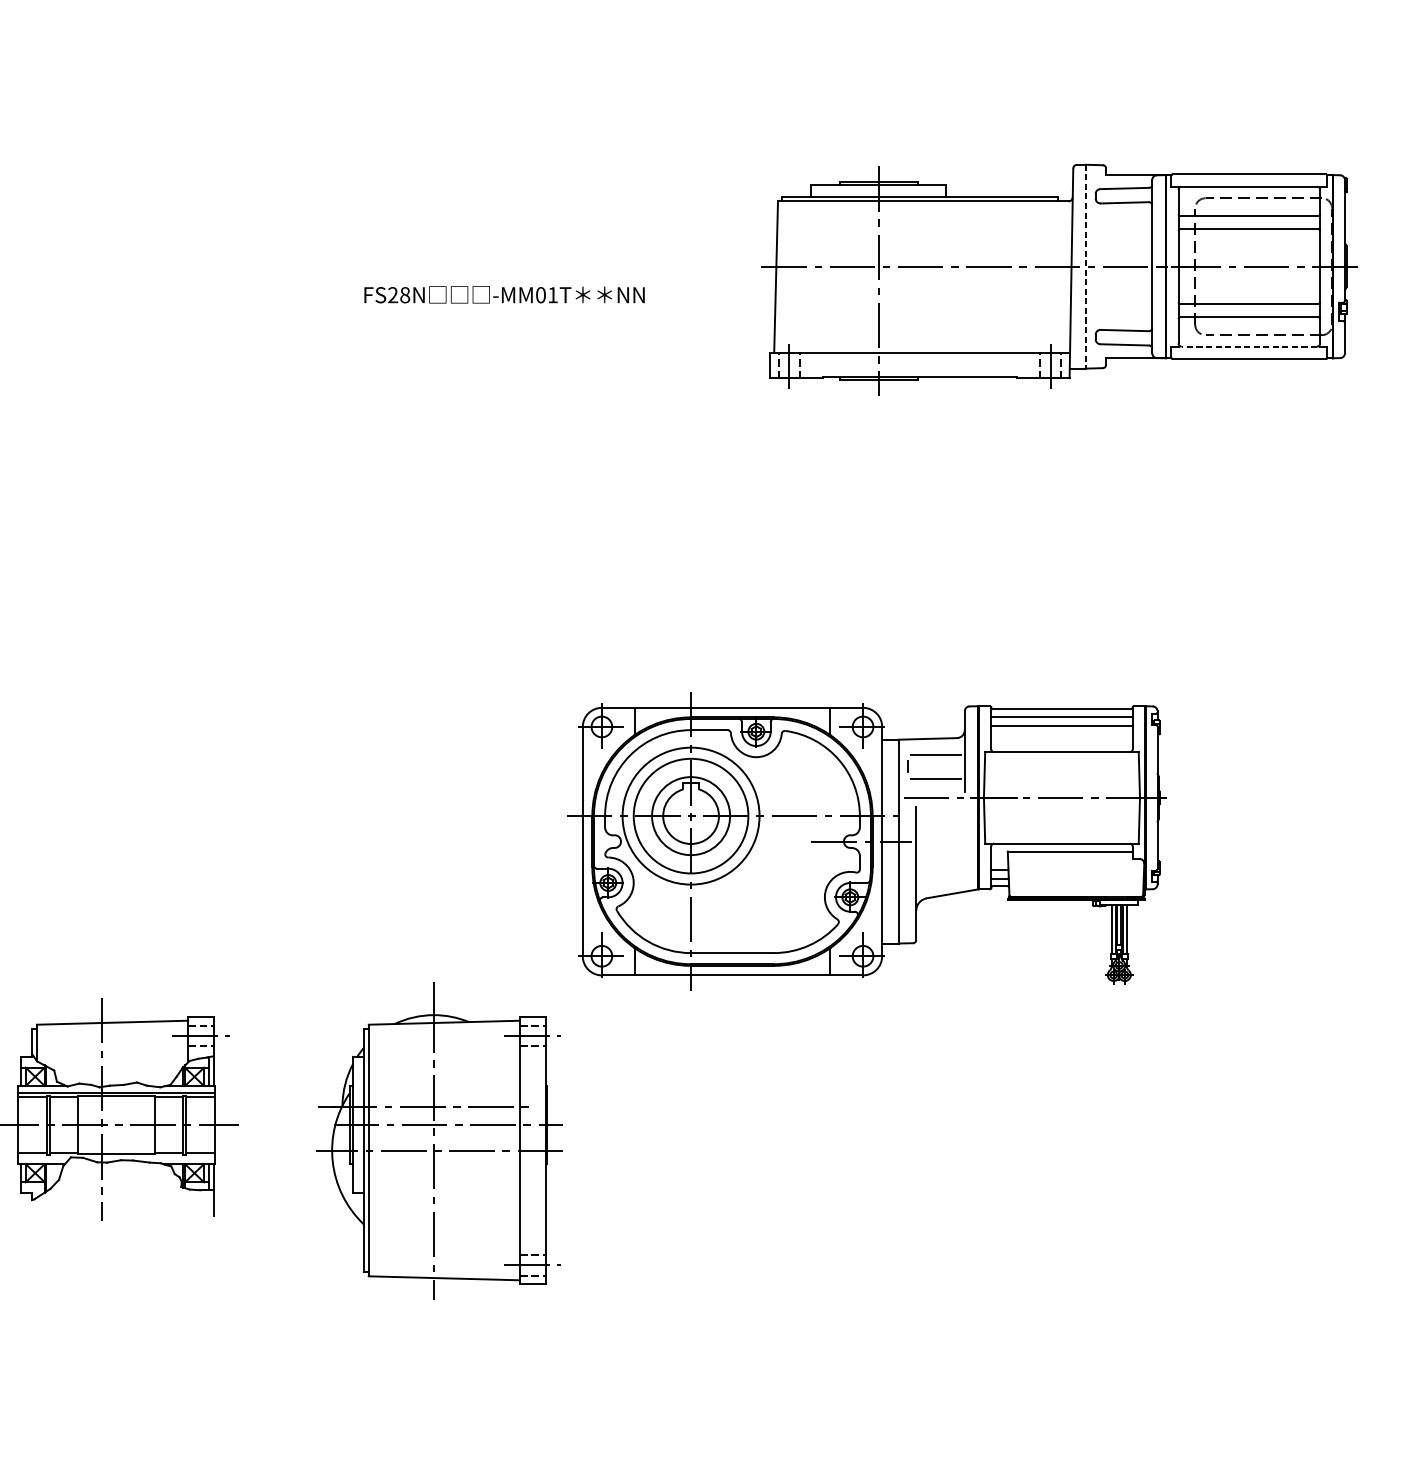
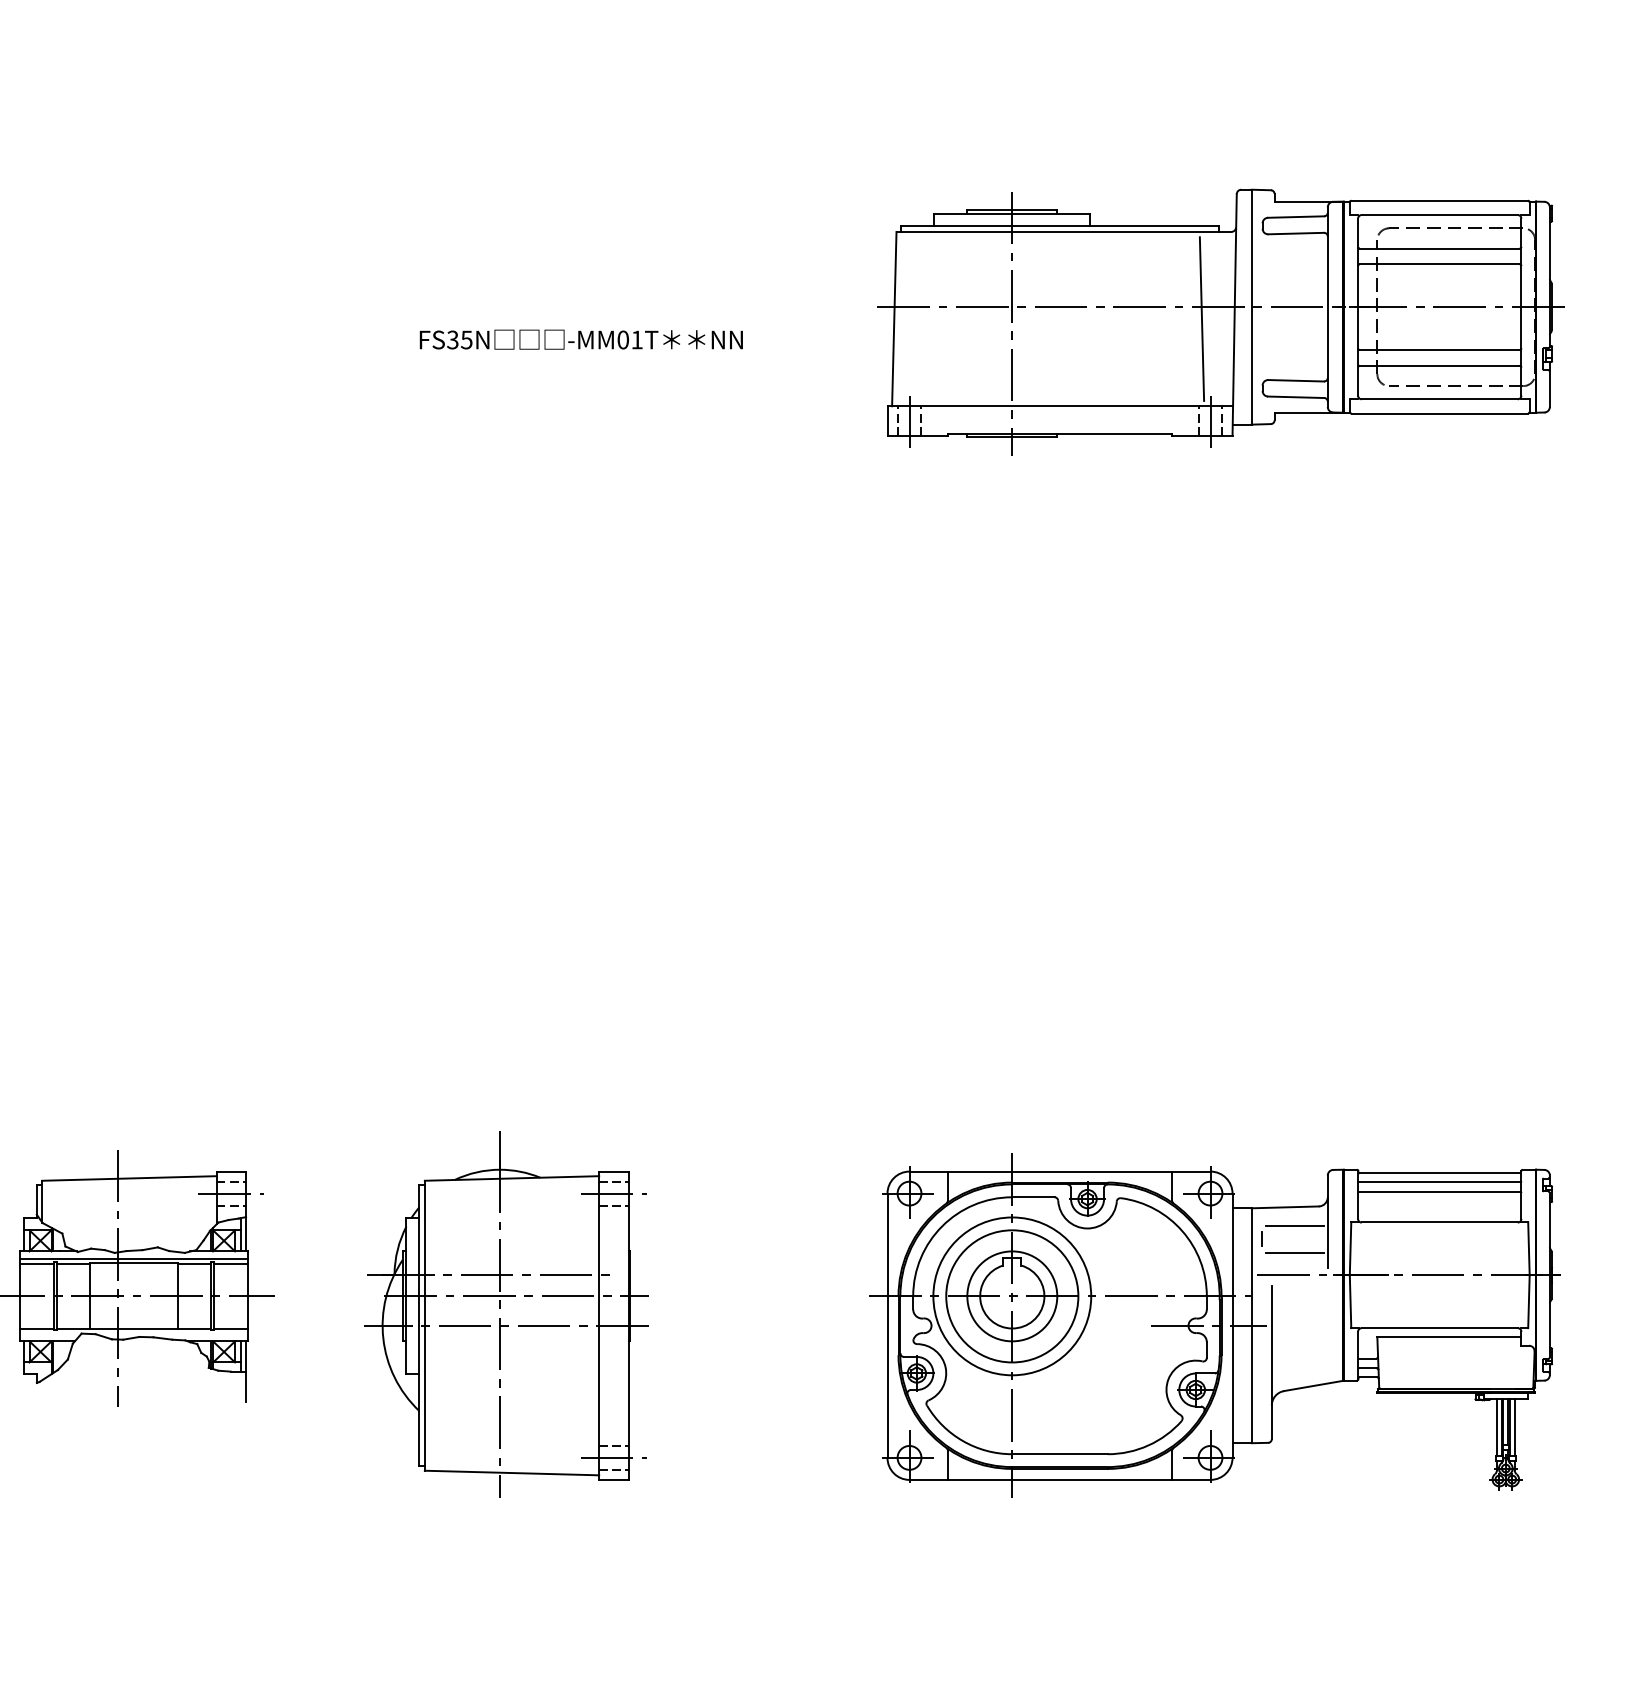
line: (1086, 266) -> (1251, 307), dashed -> solid
line: (1042, 276) -> (1201, 318), added
text: (398, 294) -> (459, 339), FS28N -> FS35N
line: (1249, 346) -> (1439, 399), dashed -> solid
part: (866, 841) -> (1214, 1325), moved

